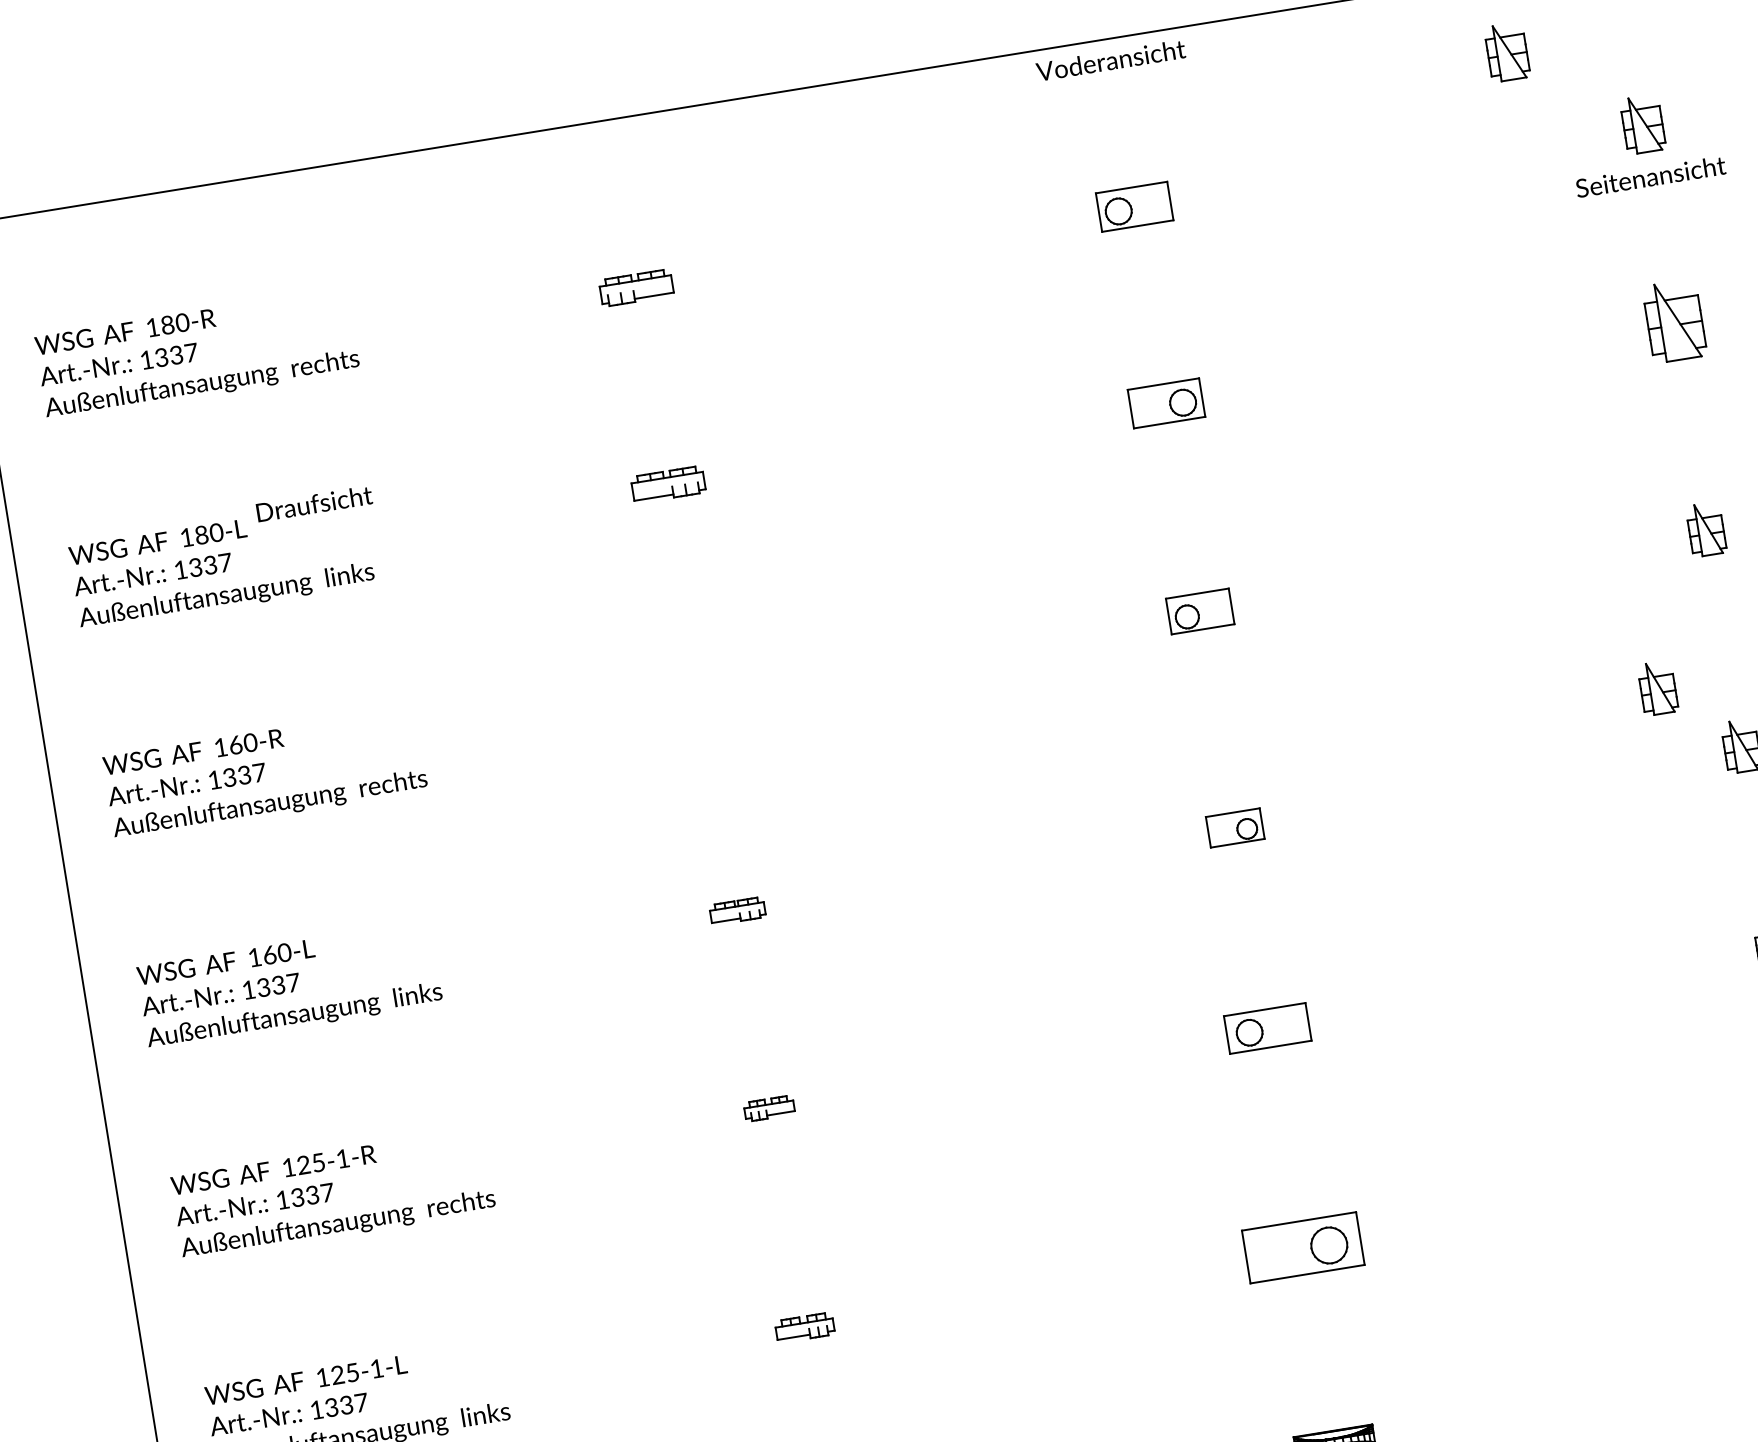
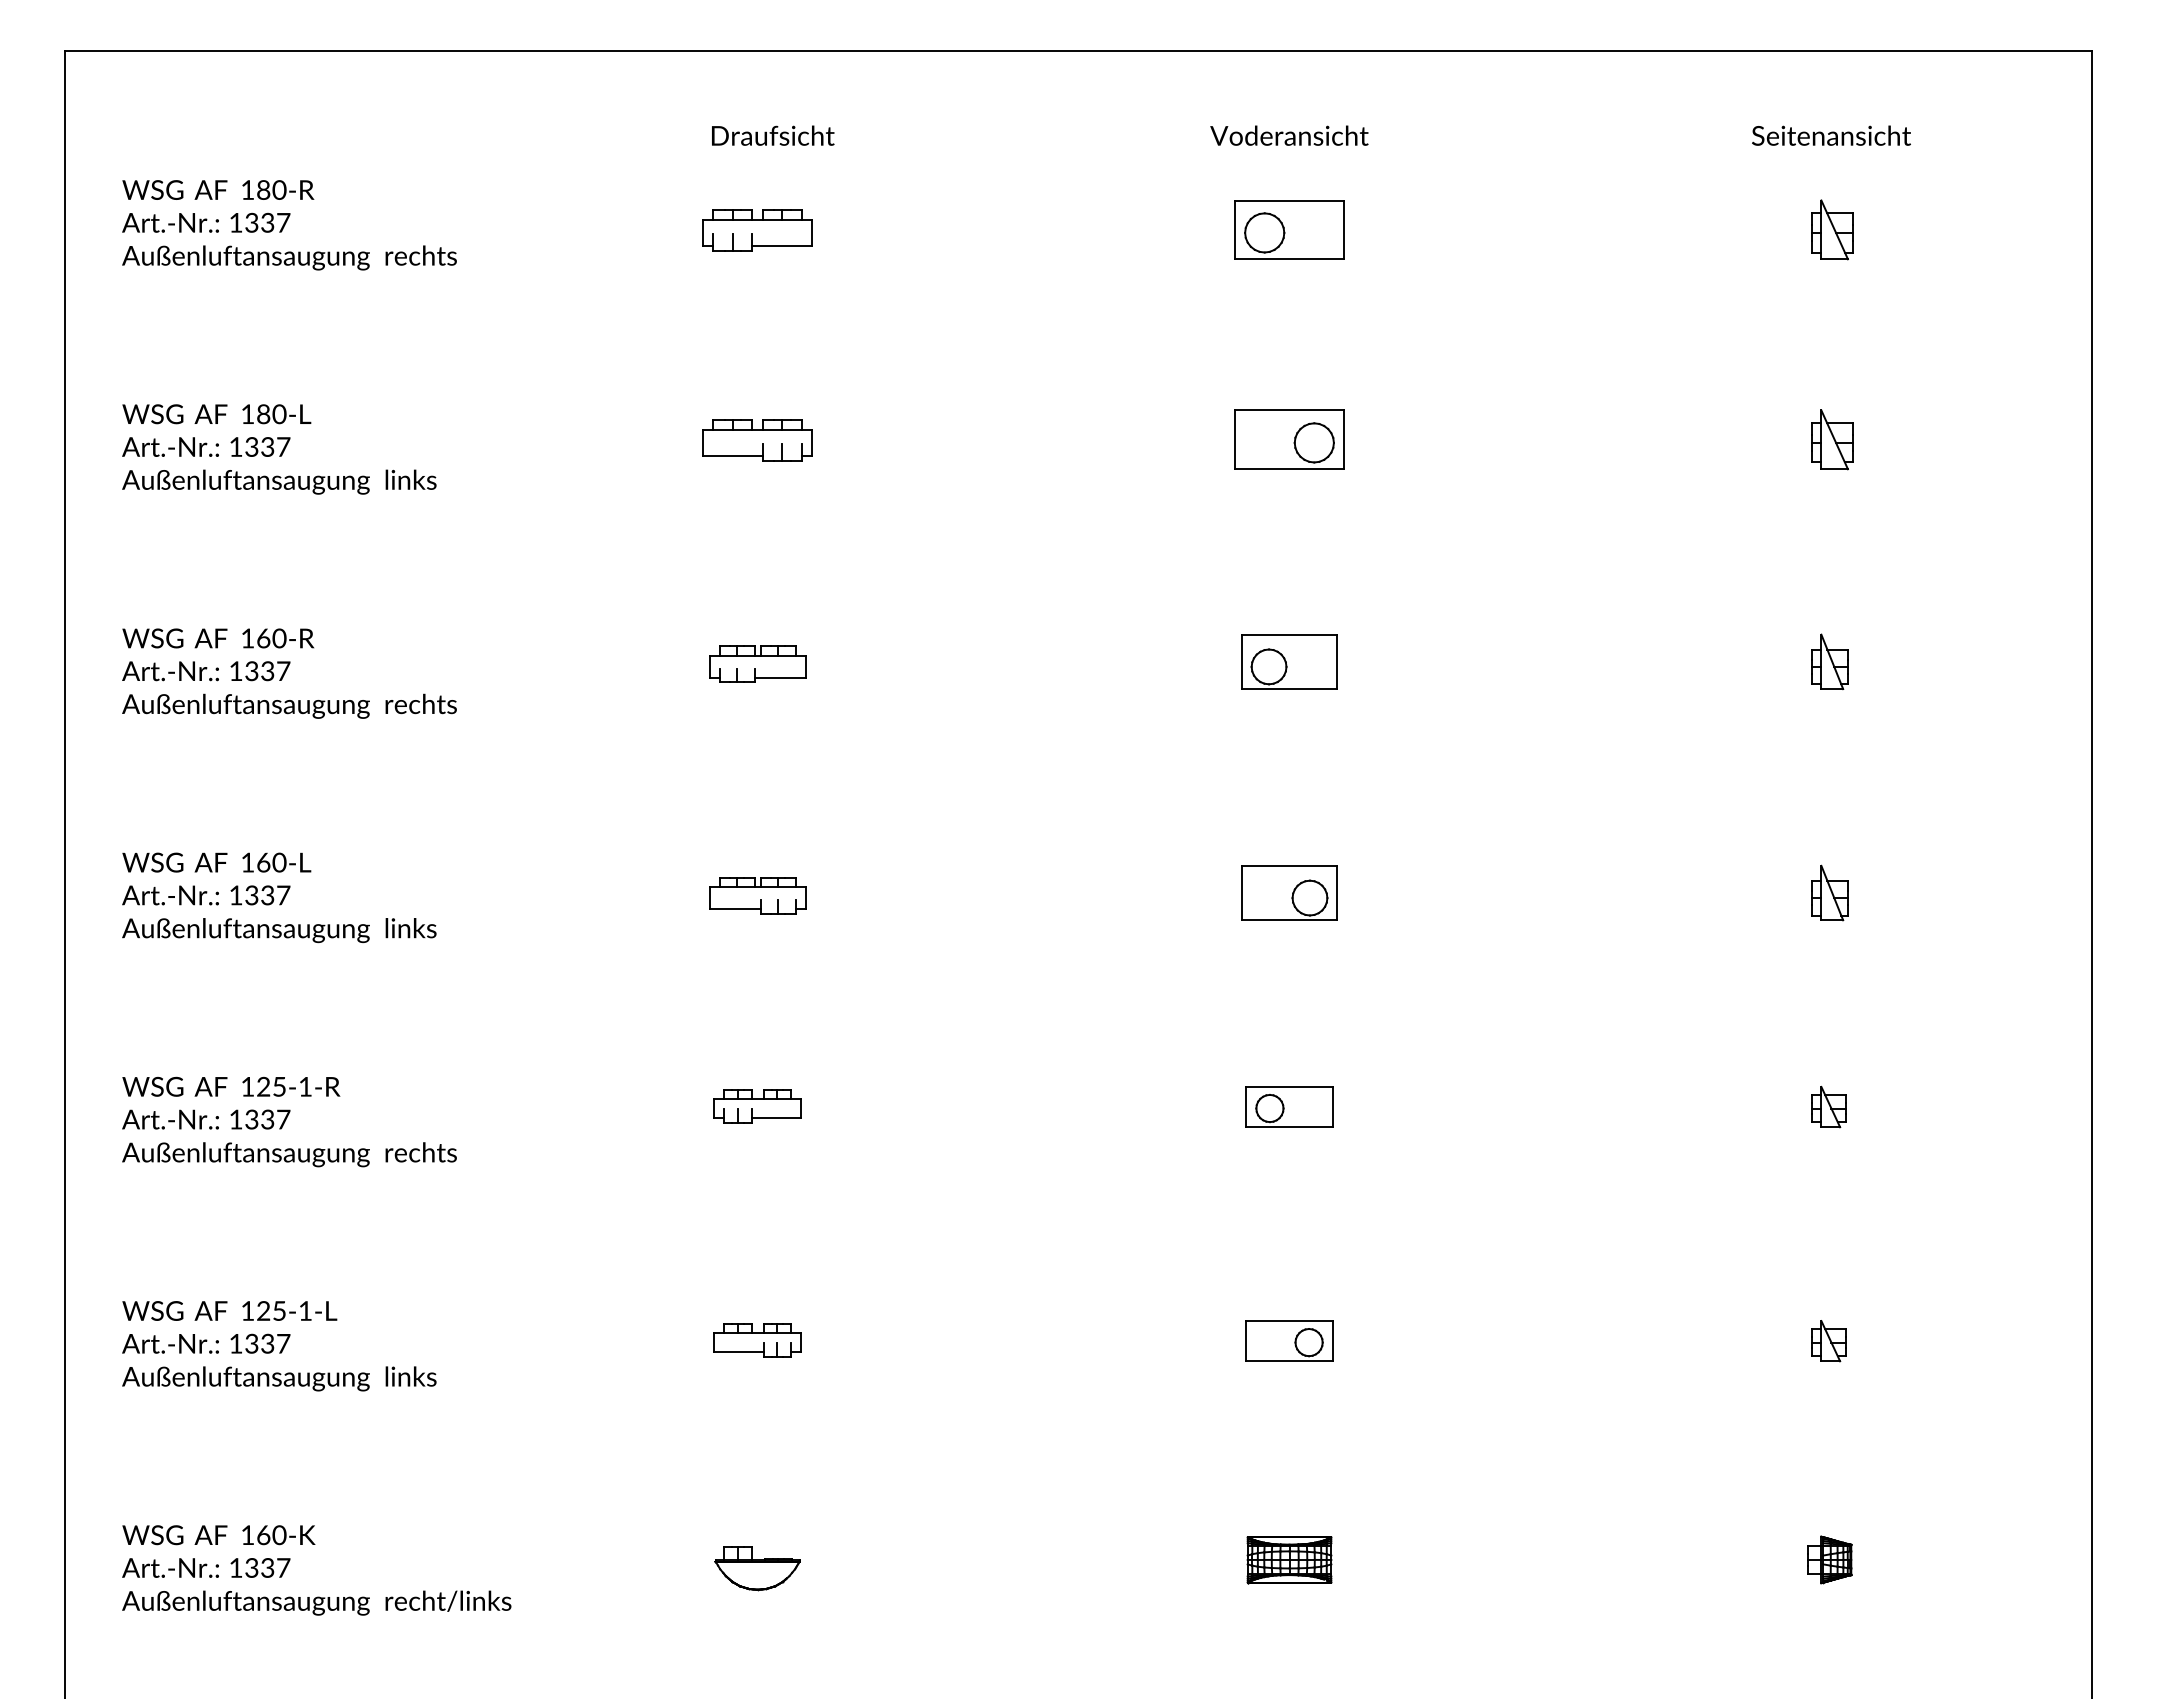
part: (1507, 51) -> (1703, 131), removed
text: (1110, 60) -> (1289, 135), moved
text: (1650, 176) -> (1831, 135), moved
part: (1134, 206) -> (1289, 229), size x1.43
part: (636, 288) -> (757, 230), size x1.43
part: (1675, 320) -> (1832, 439), size x0.71
part: (1166, 403) -> (1289, 439), size x1.43
part: (668, 484) -> (757, 440), size x1.43
text: (314, 503) -> (773, 135), moved
part: (1200, 611) -> (1289, 661), size x1.43
part: (1657, 687) -> (1752, 818), removed
part: (702, 693) -> (757, 663), added
part: (1235, 827) -> (1289, 892), size x1.67
part: (737, 910) -> (757, 895), size x1.67
part: (769, 1108) -> (757, 1106), size x1.67
part: (1303, 1247) -> (1289, 1340), size x0.71
part: (804, 1327) -> (757, 1340), size x1.43

